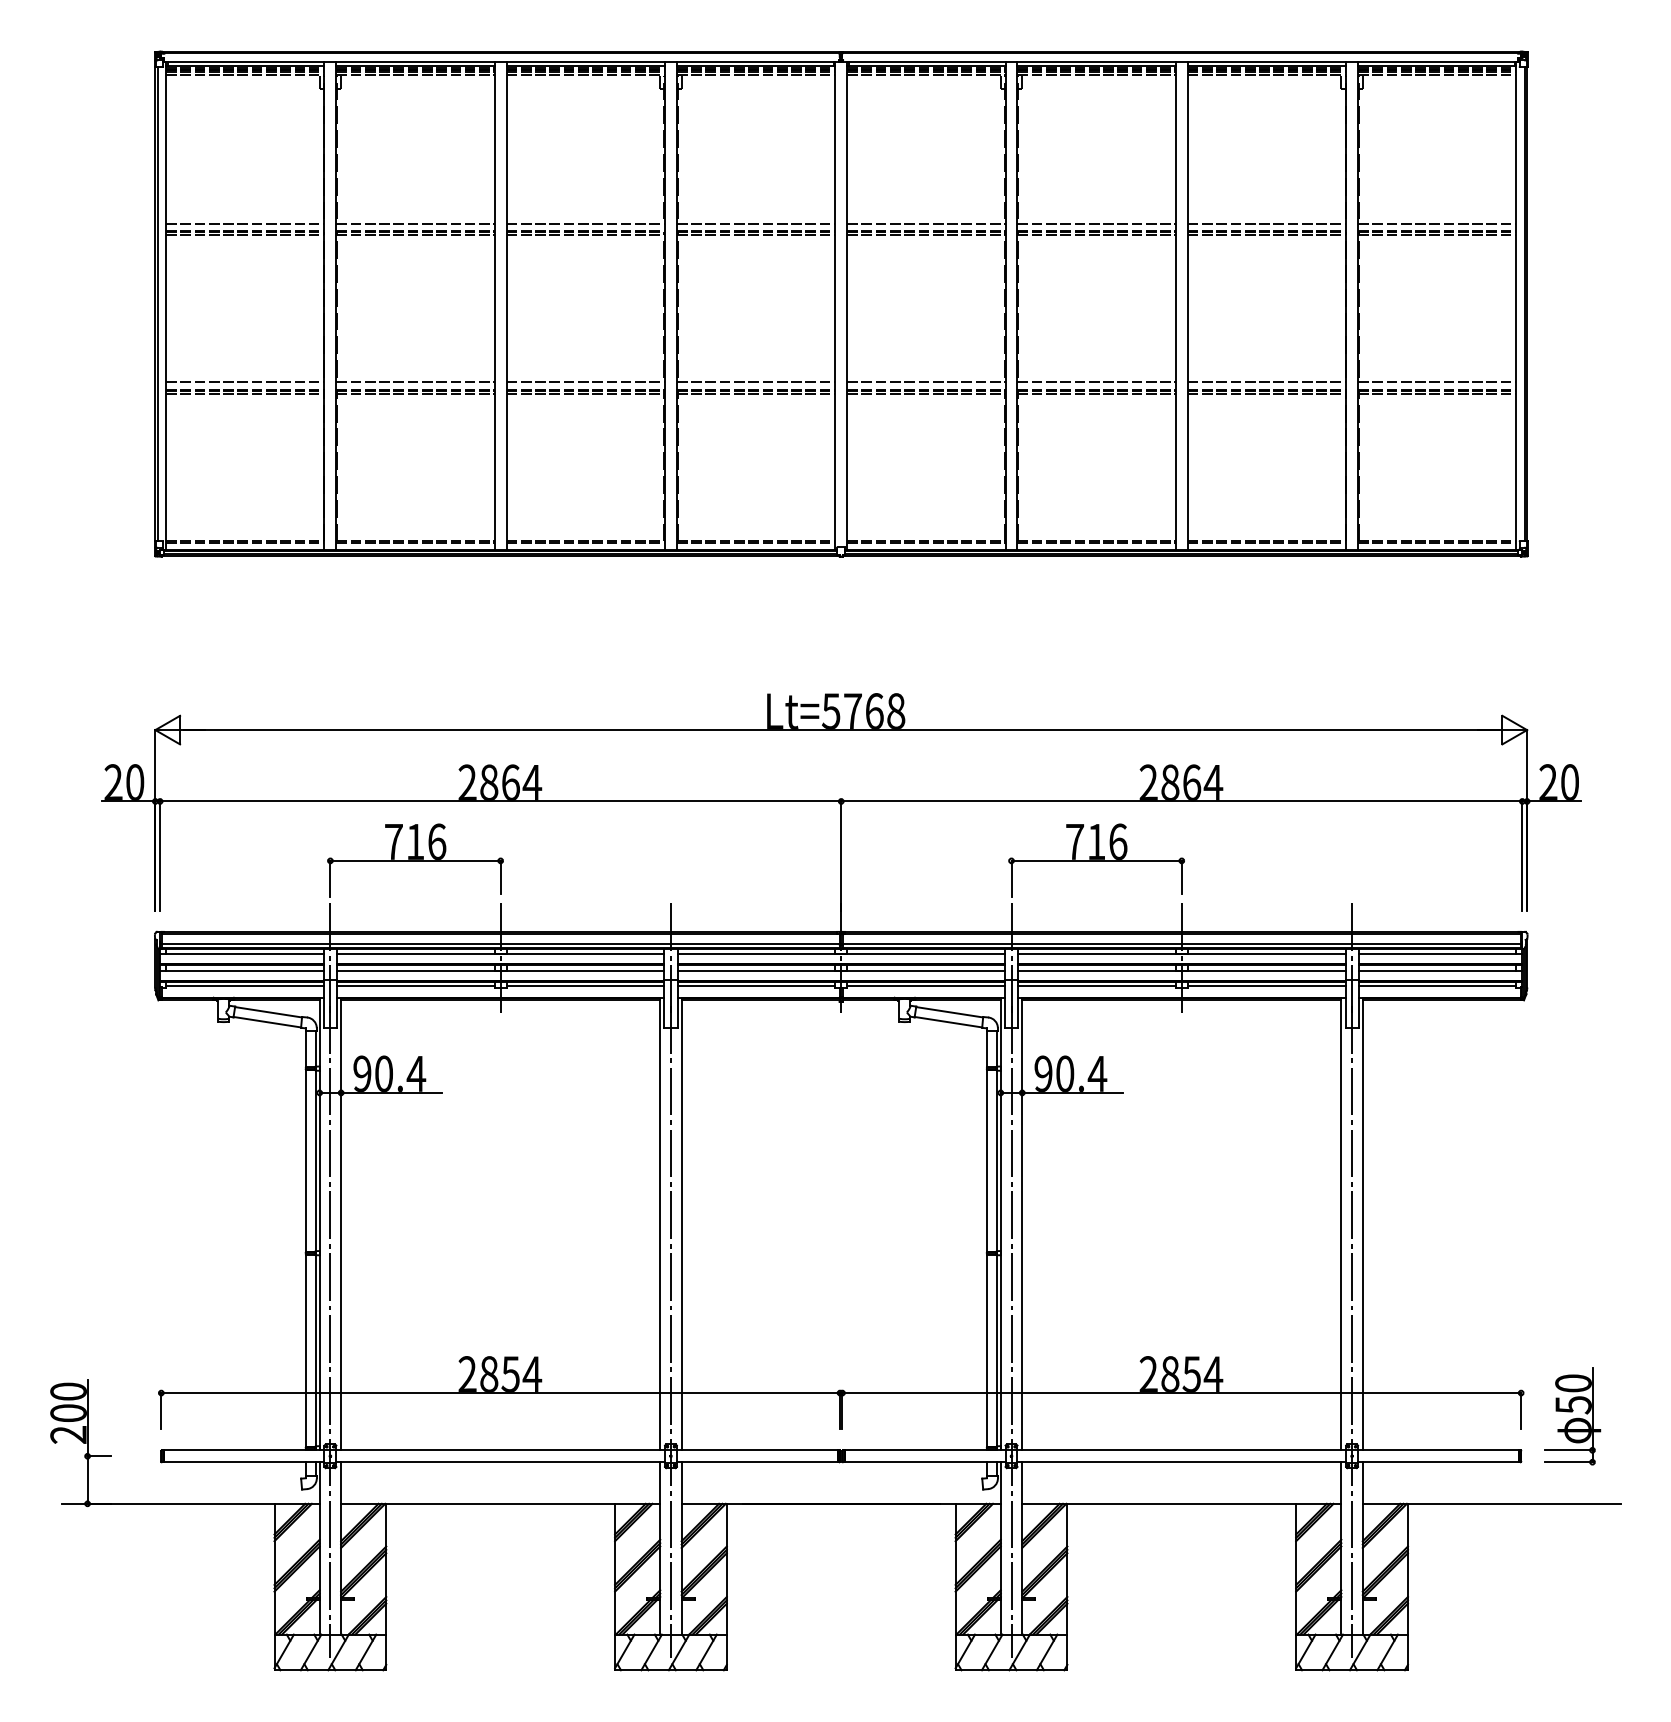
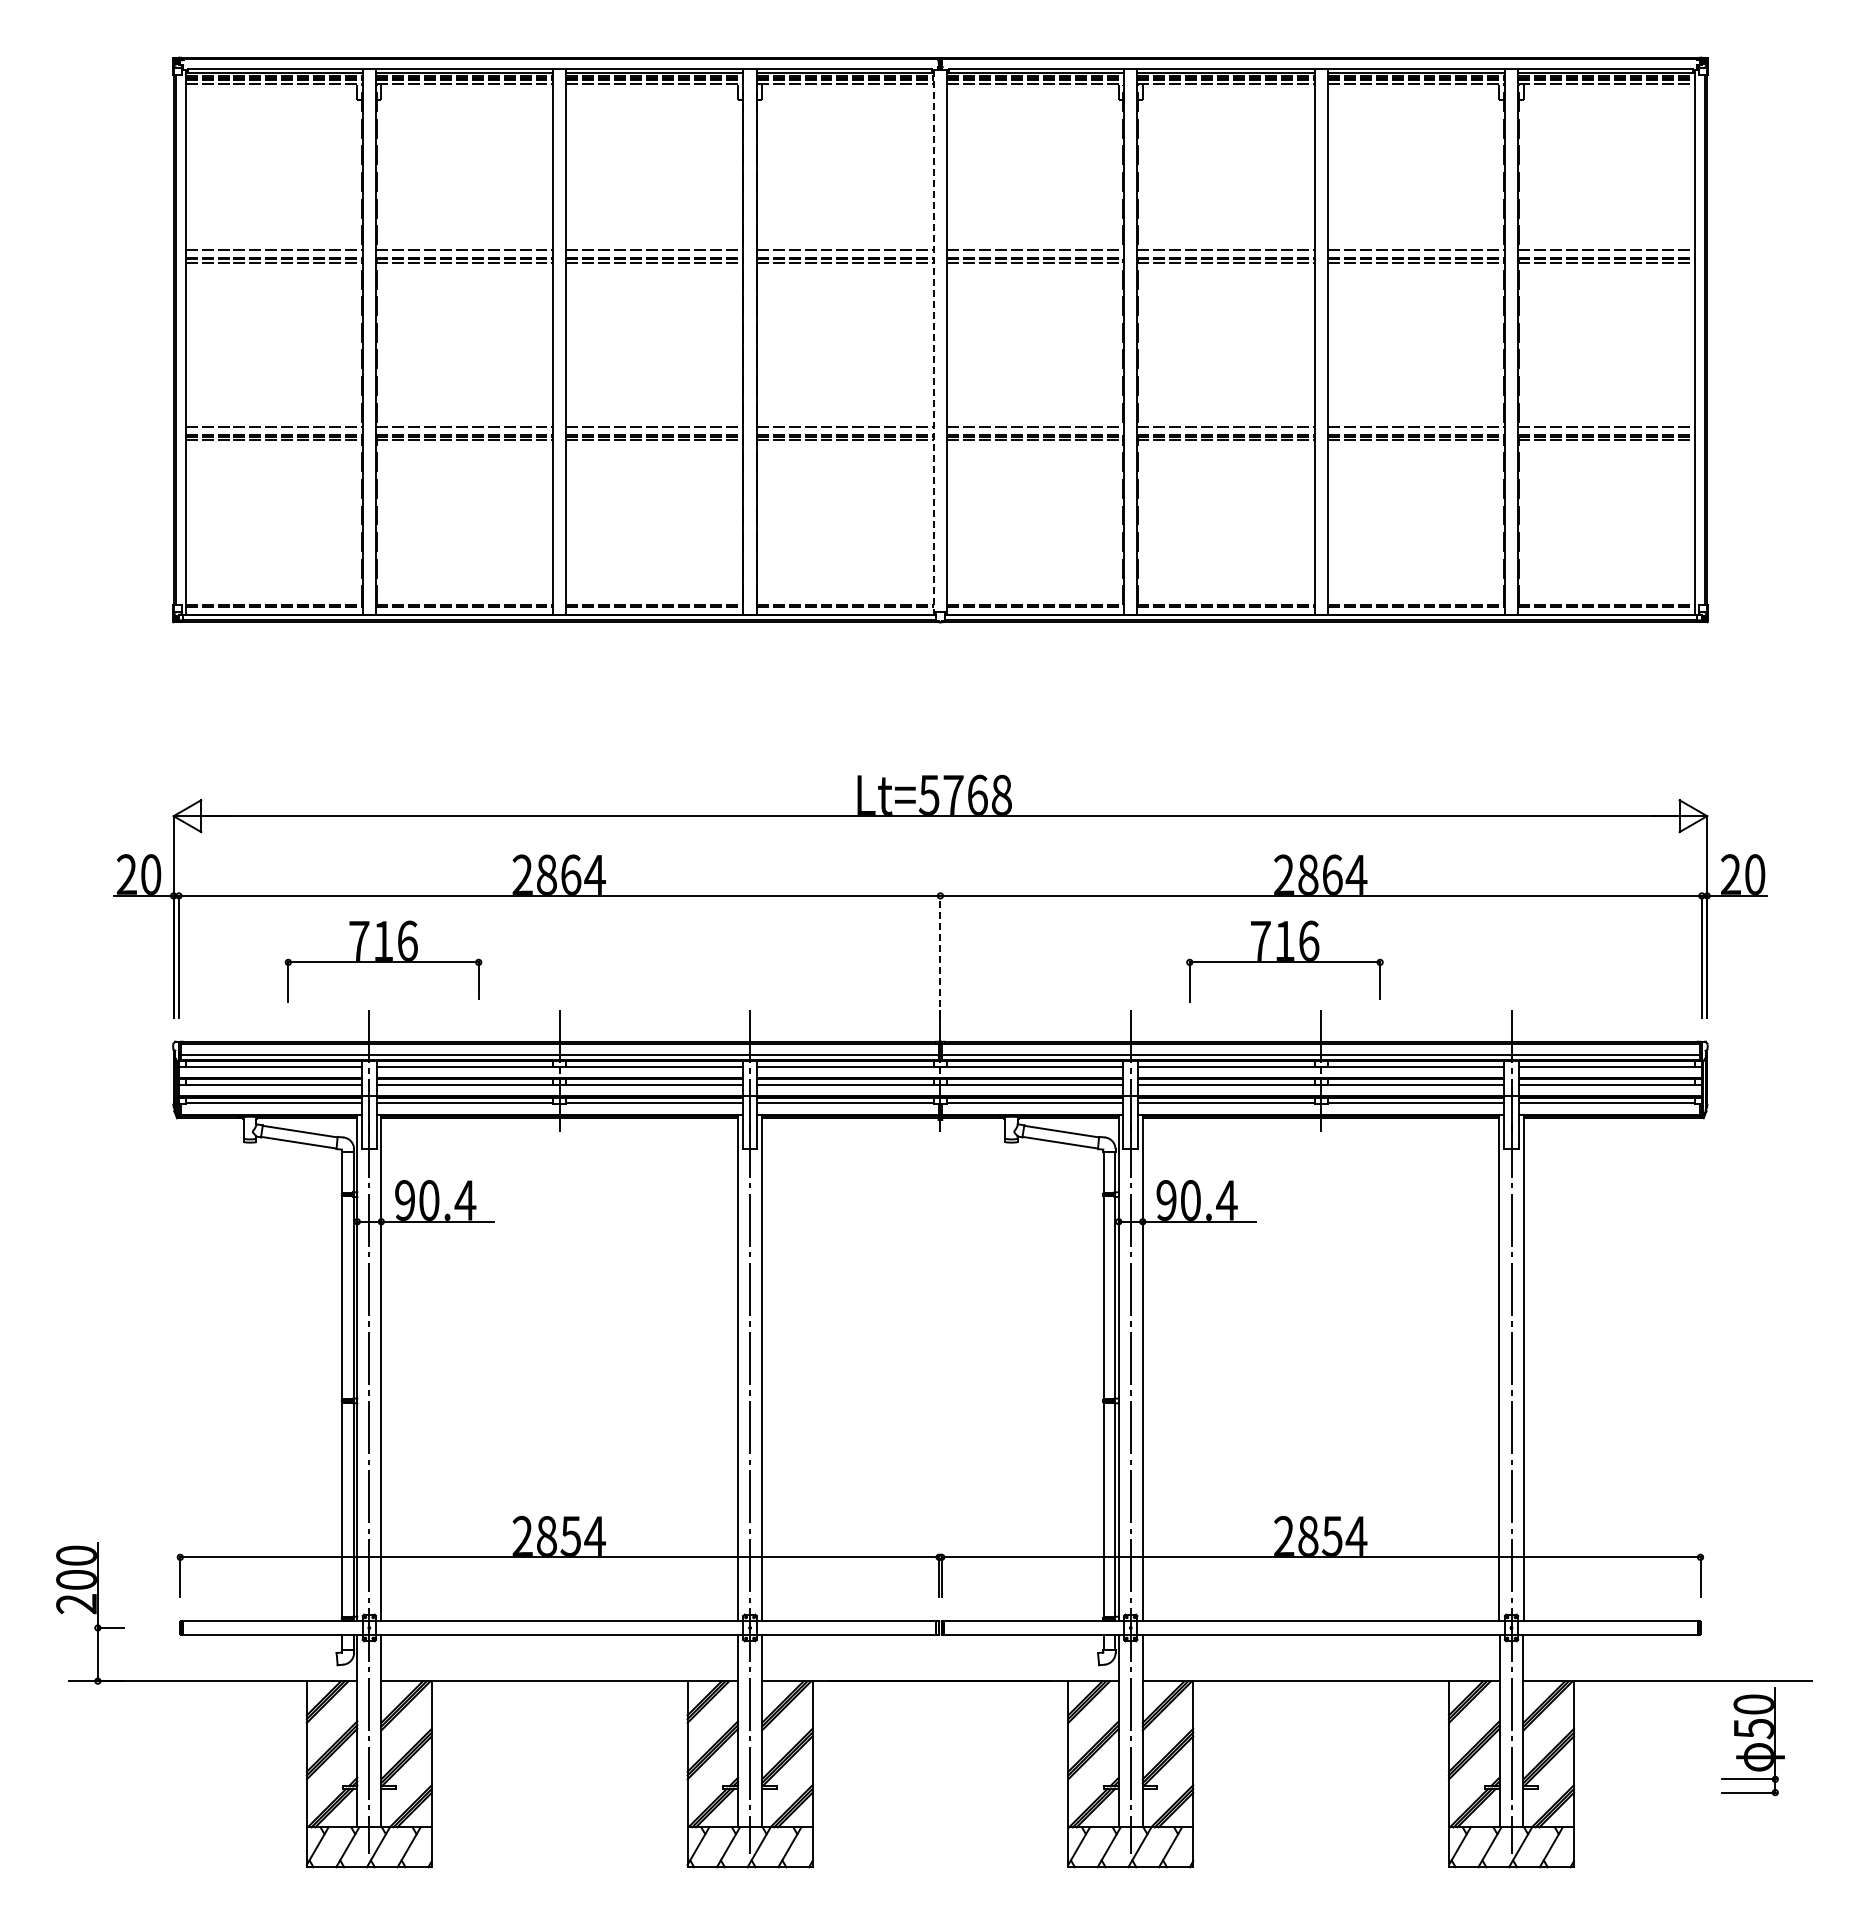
line: (835, 306) -> (933, 342), solid -> dashed
line: (841, 855) -> (940, 956), solid -> dashed
part: (415, 860) -> (383, 961), moved
part: (1096, 860) -> (1284, 961), moved
part: (1572, 1416) -> (1752, 1741), moved

